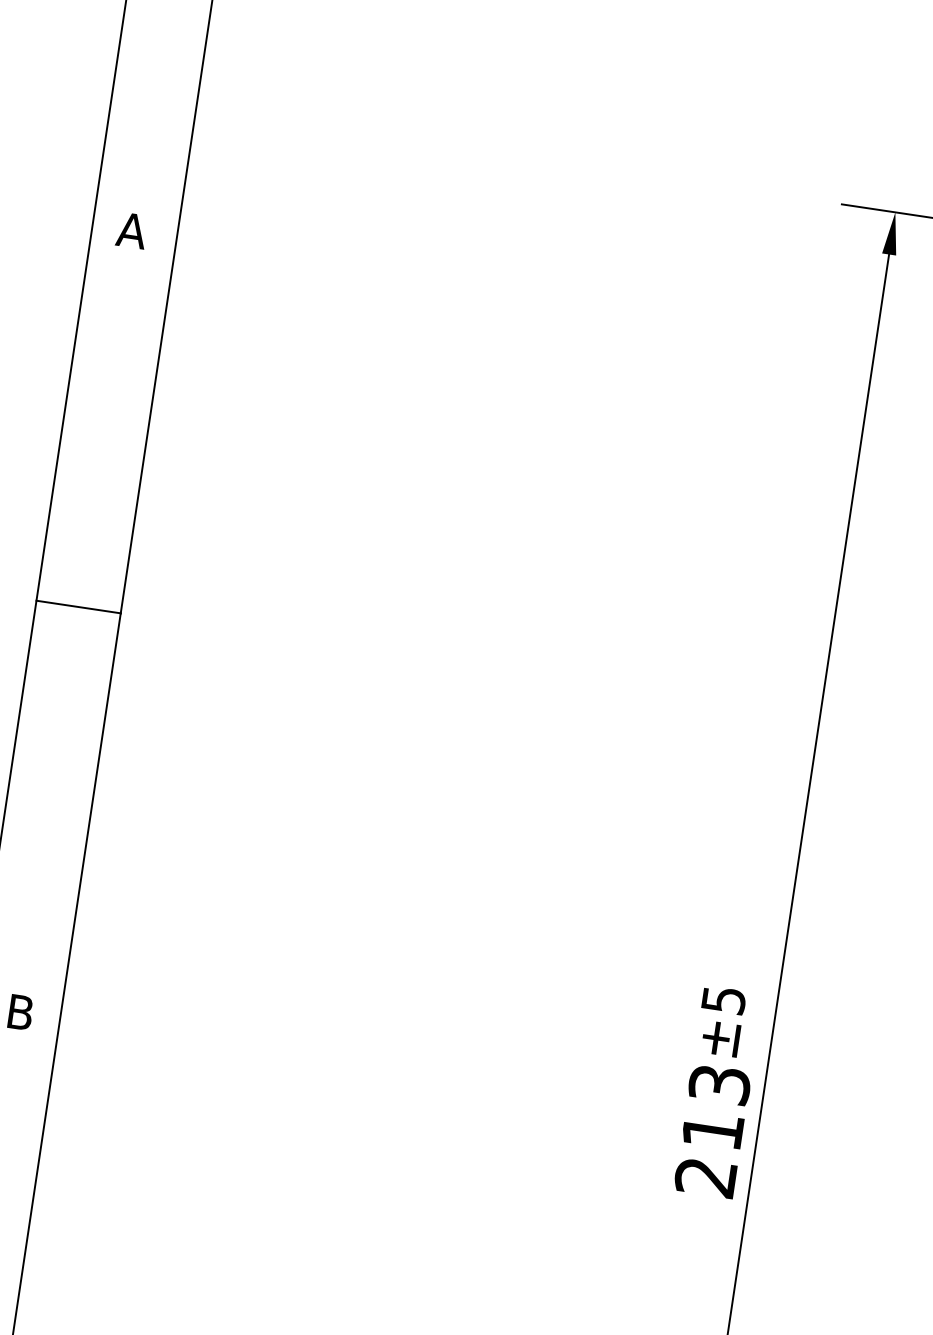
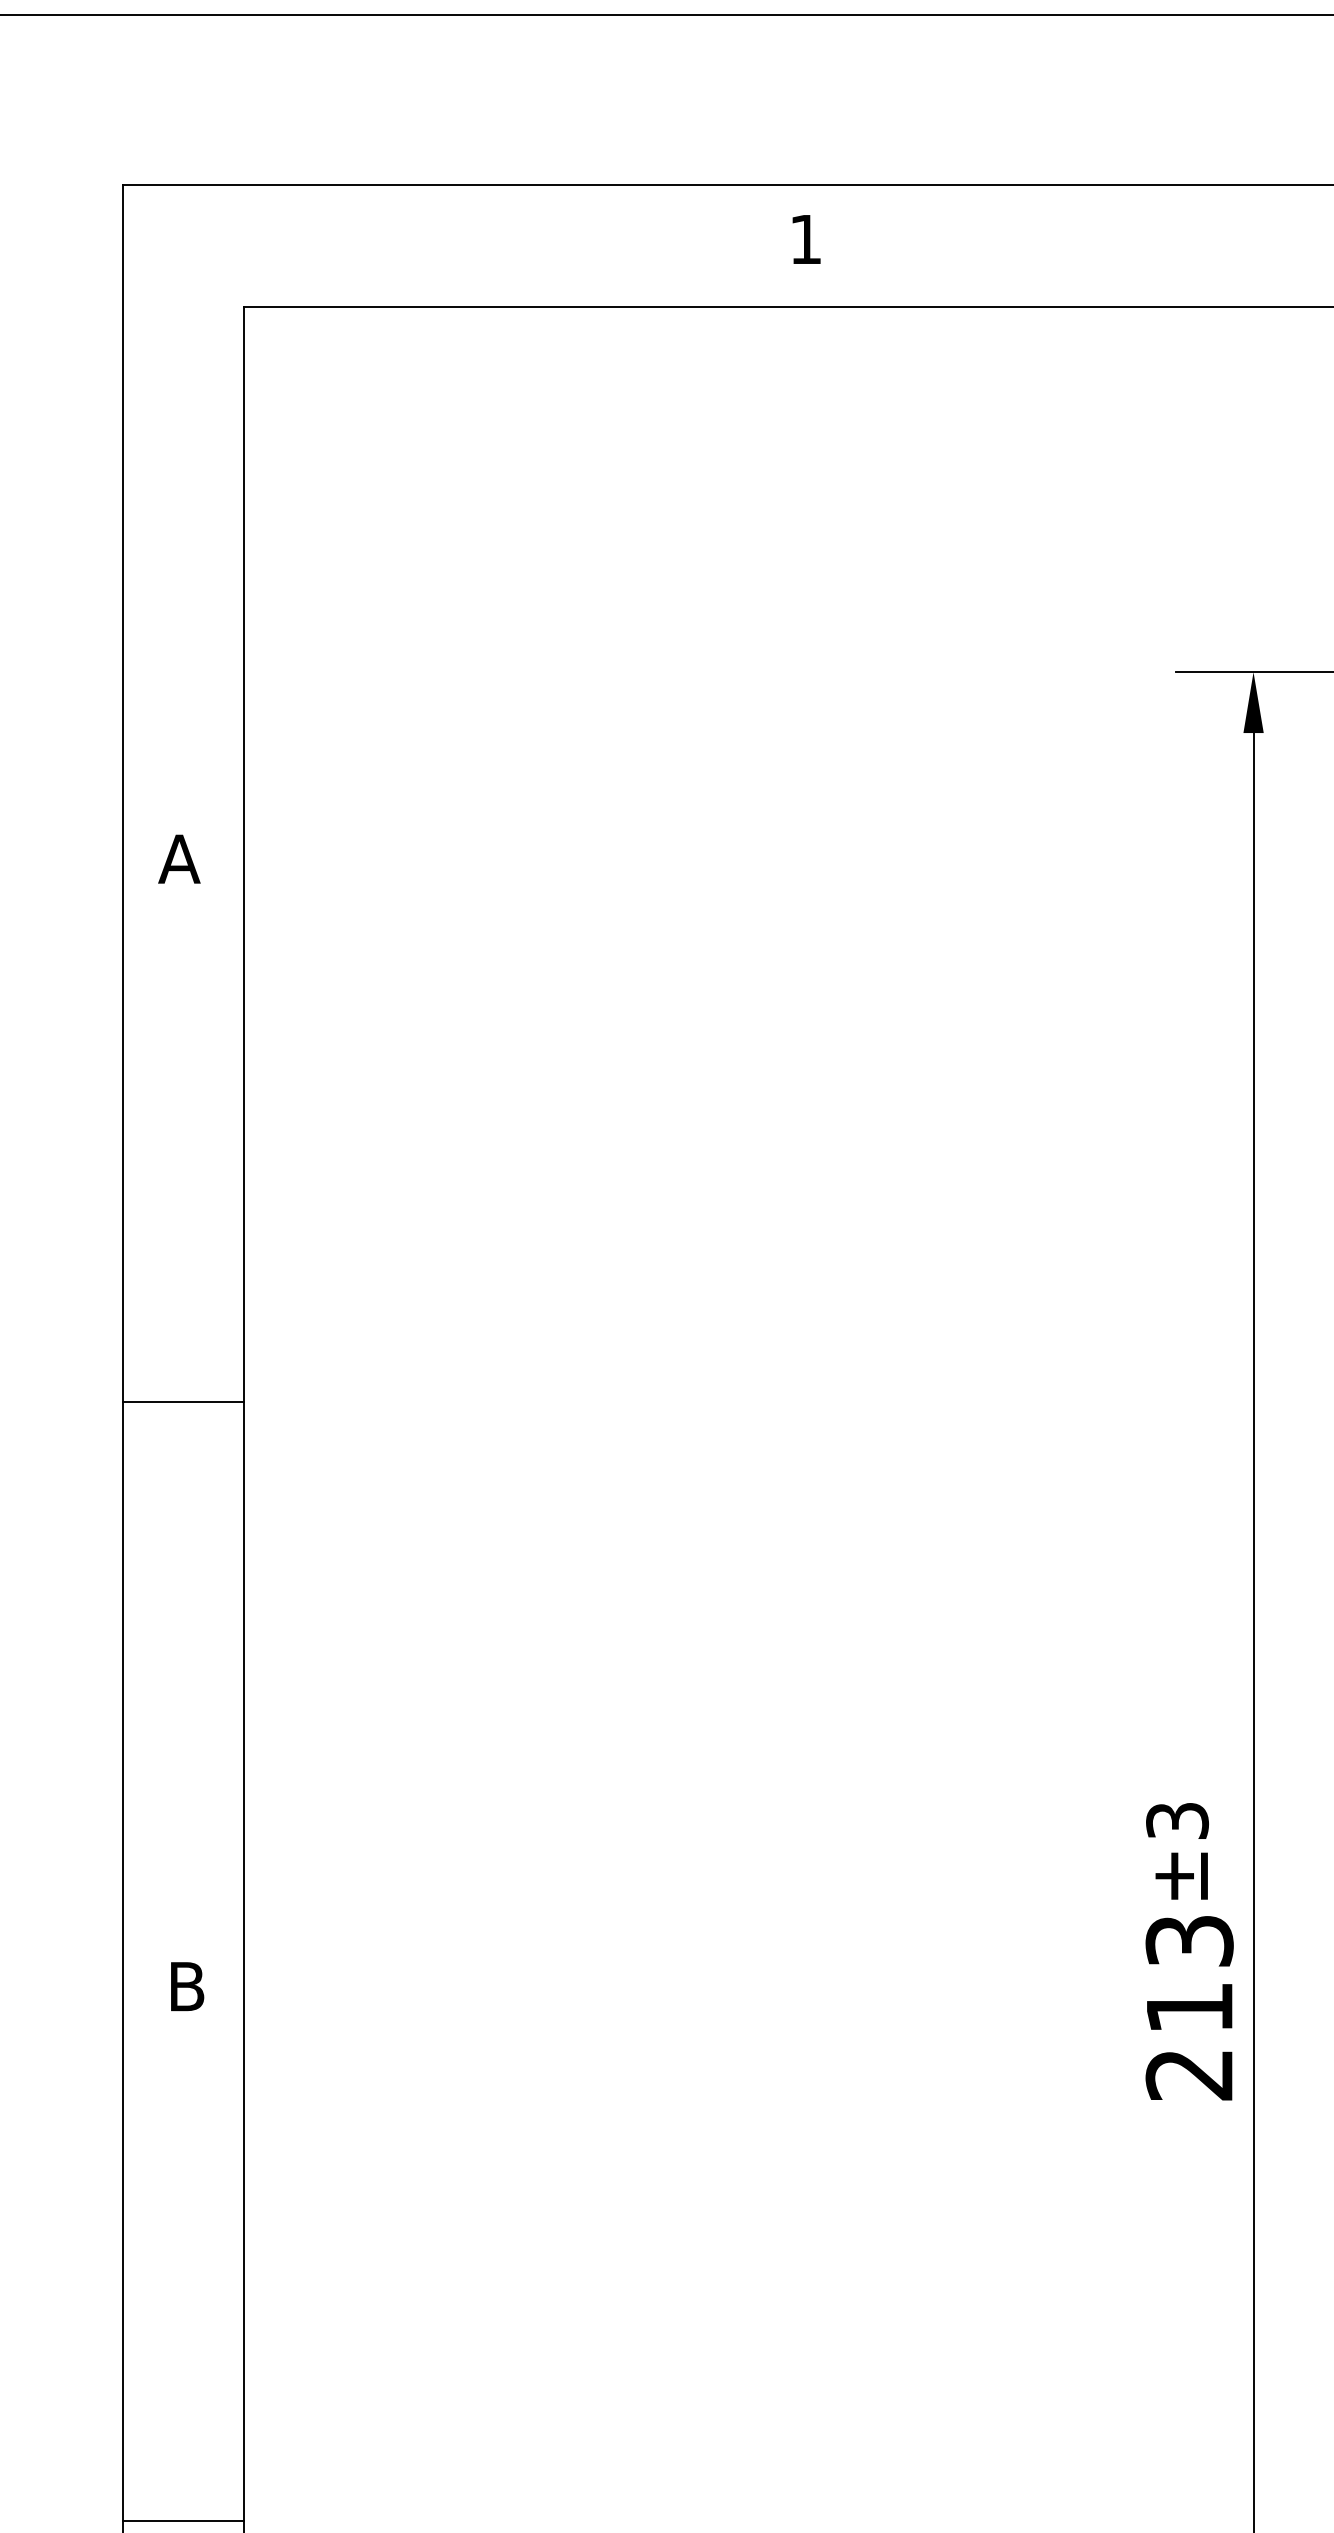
text: (723, 999) -> (1177, 1820), ±5 -> ±3

